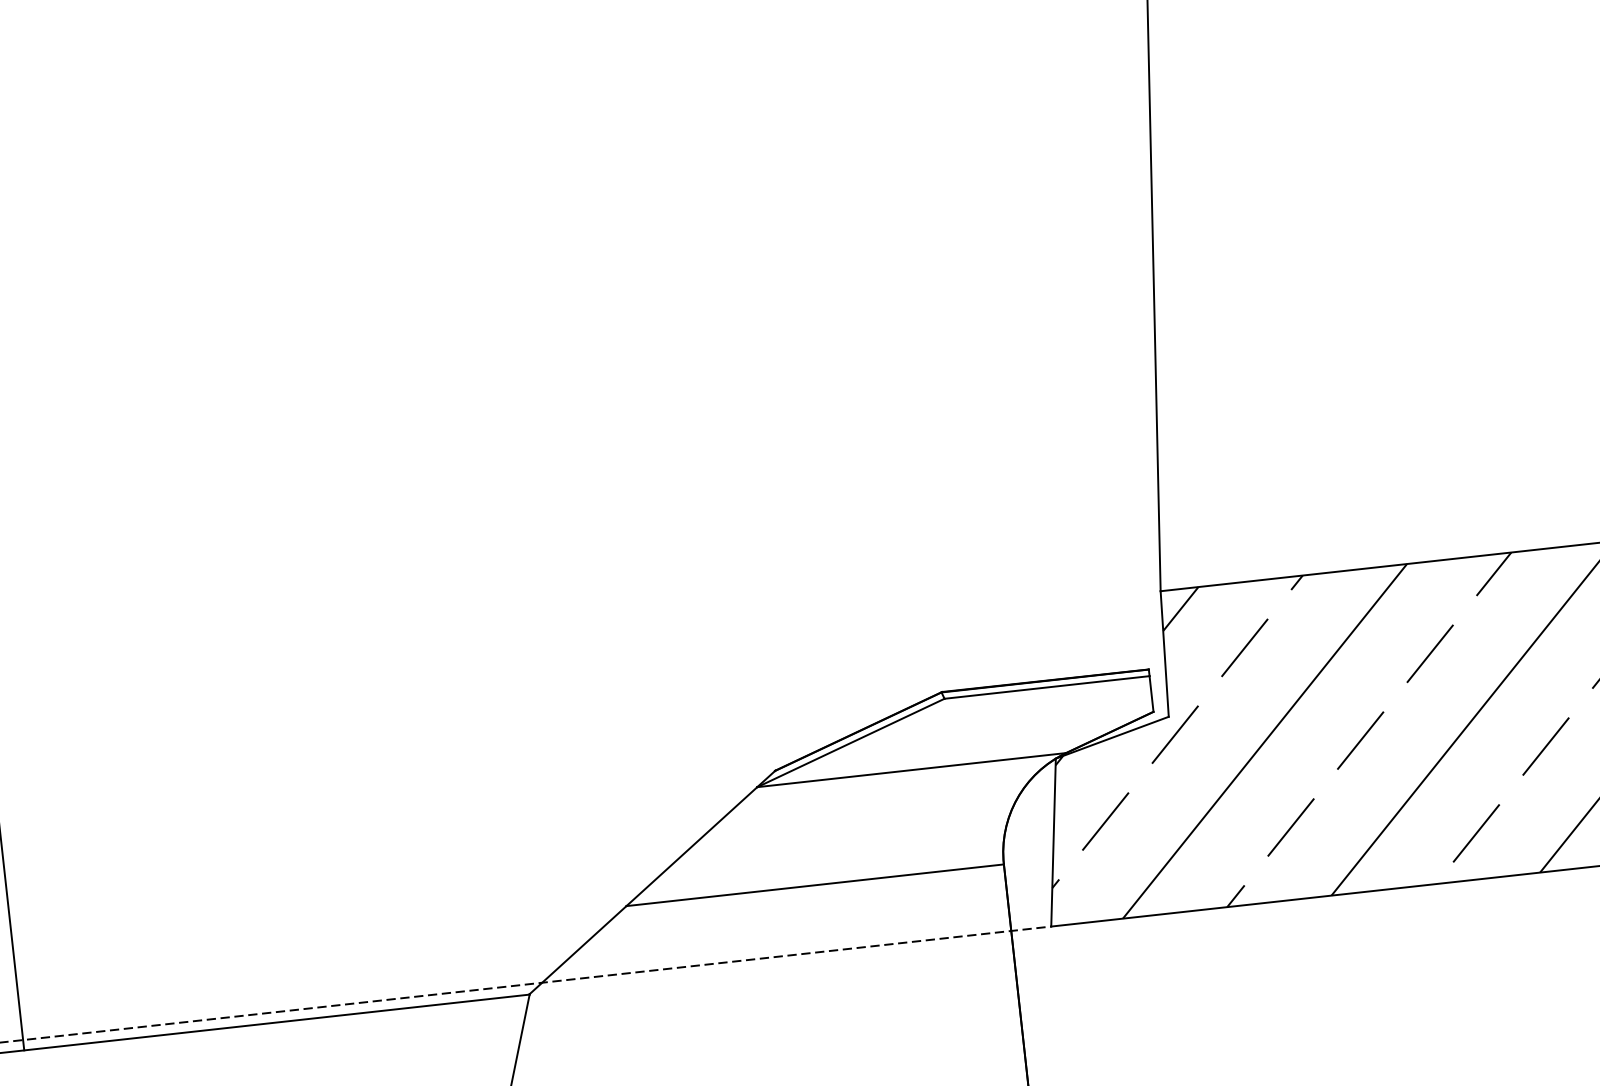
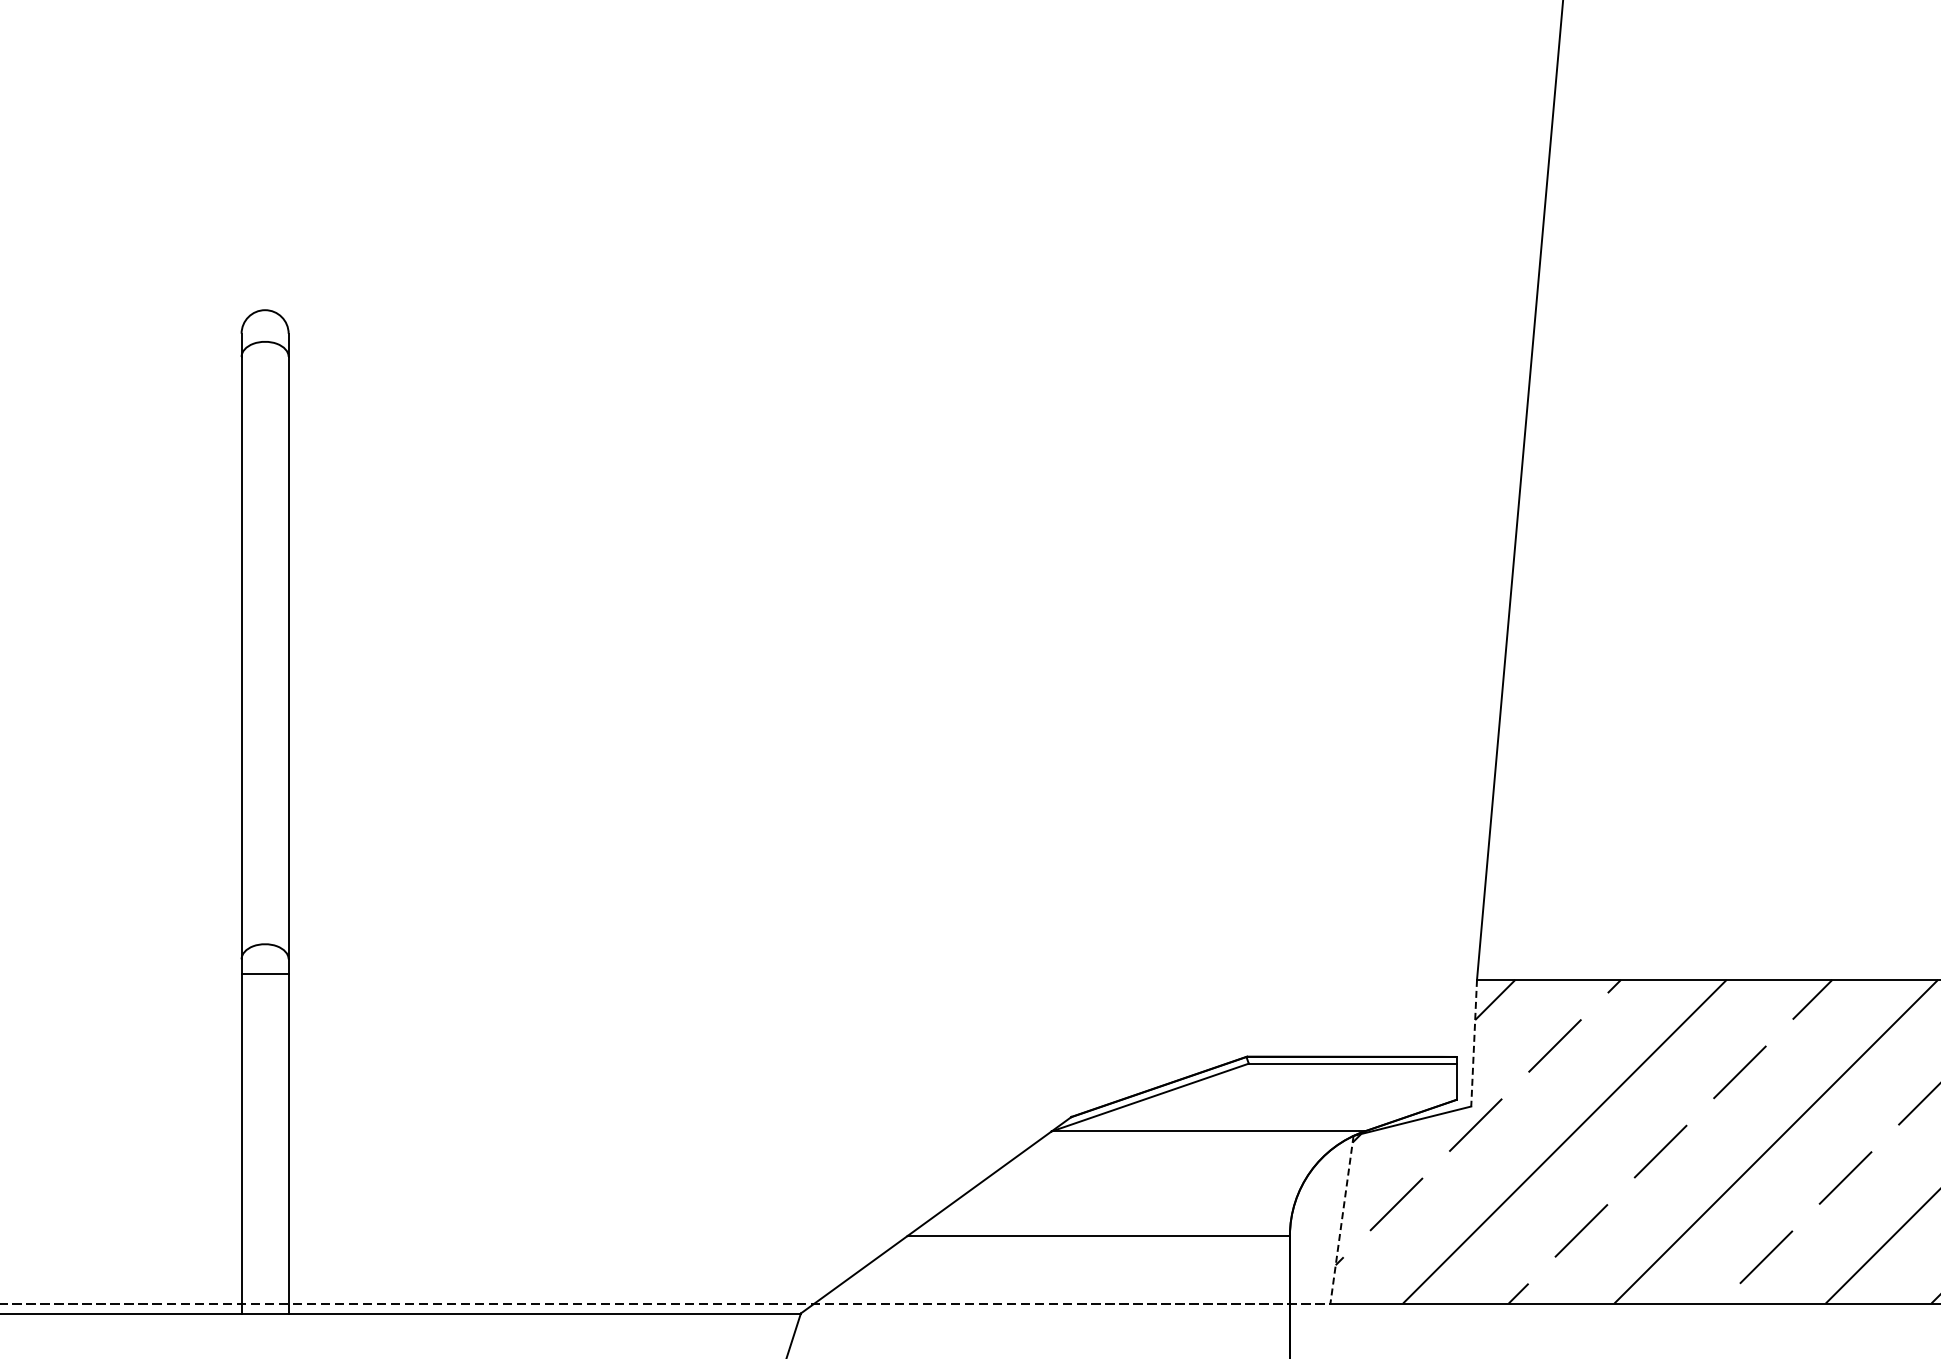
line: (1165, 654) -> (1474, 1043), solid -> dashed
line: (1054, 842) -> (1342, 1219), solid -> dashed

